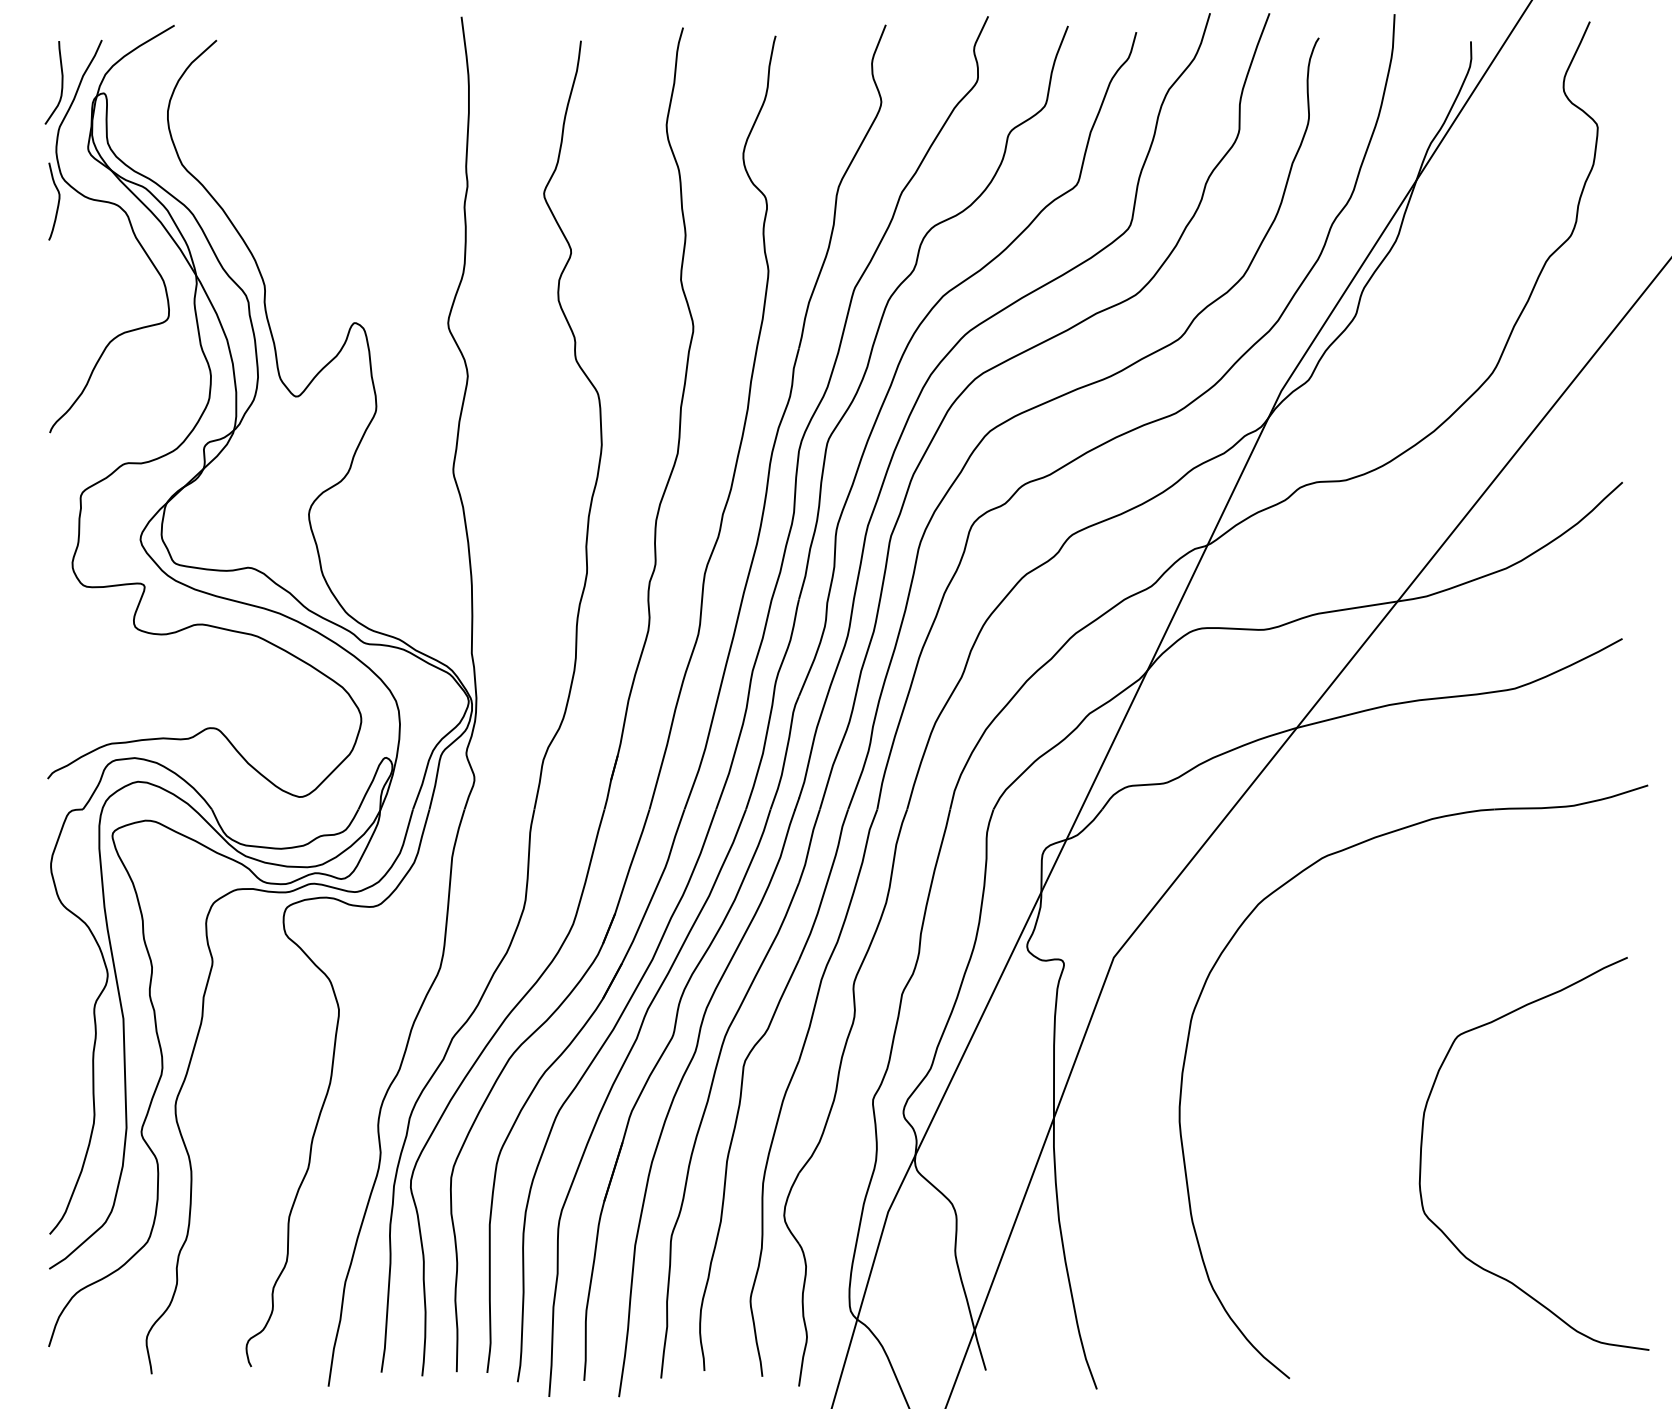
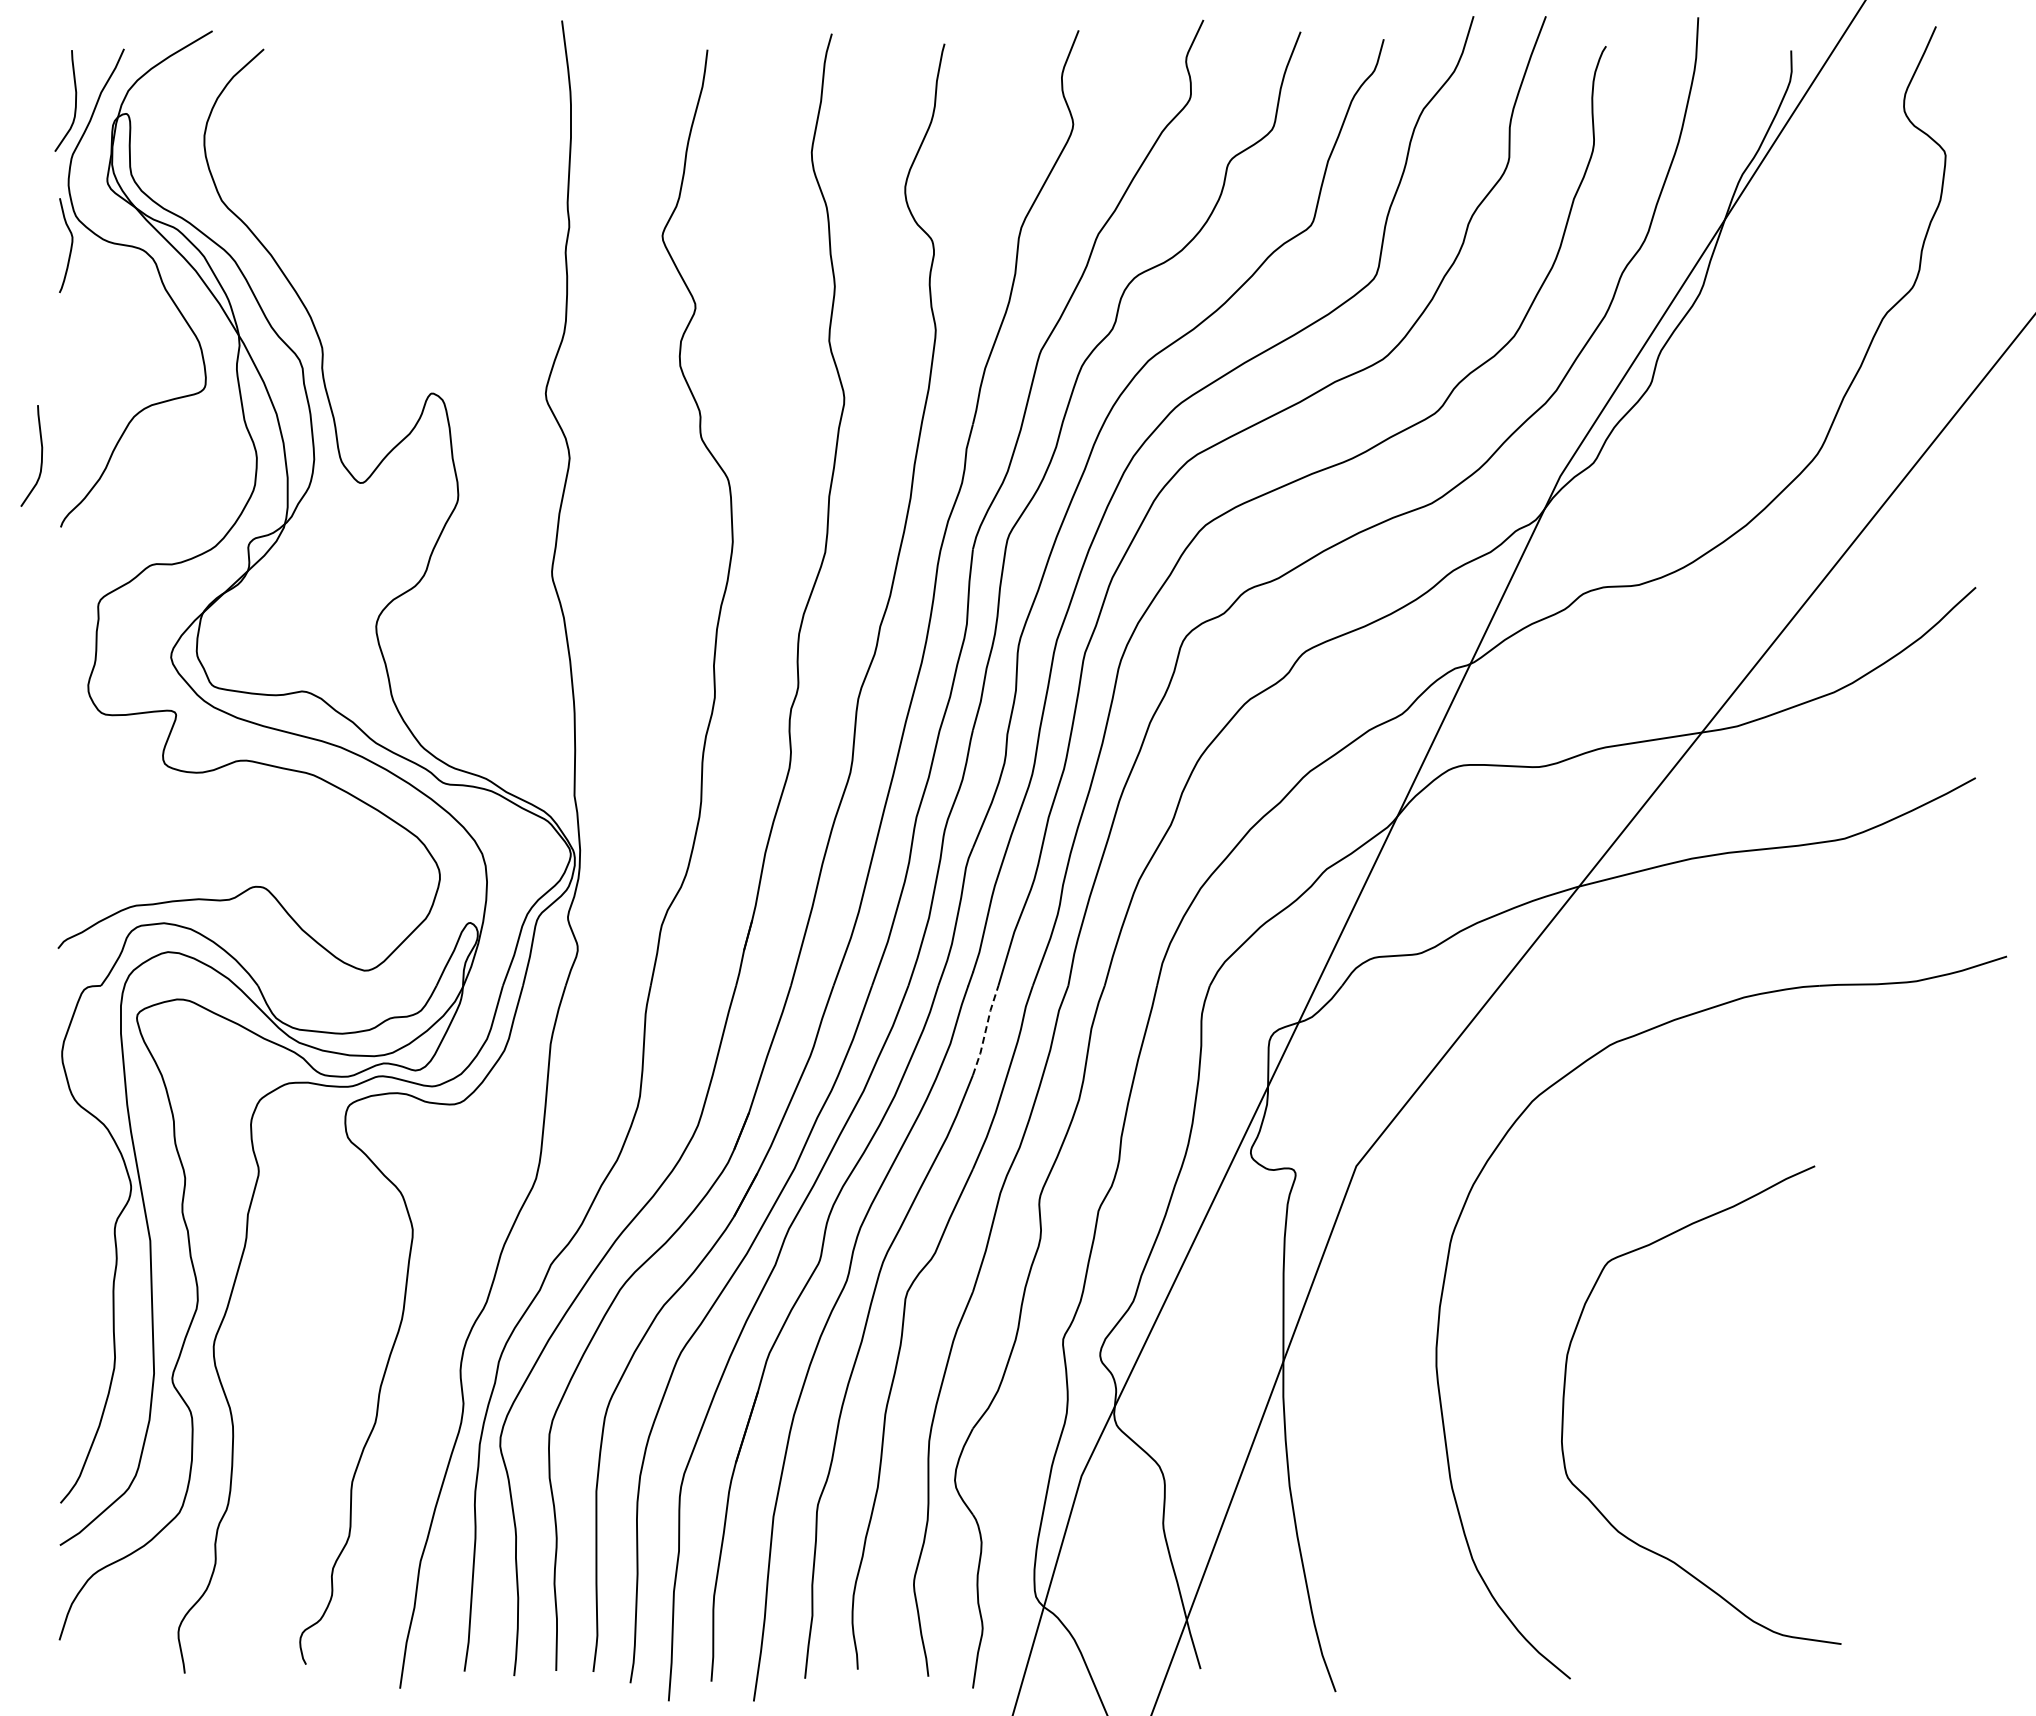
curve: (34, 373) -> (41, 455), added
line: (809, 846) -> (985, 1030), solid -> dashed
curve: (1422, 1140) -> (1565, 1389), moved

